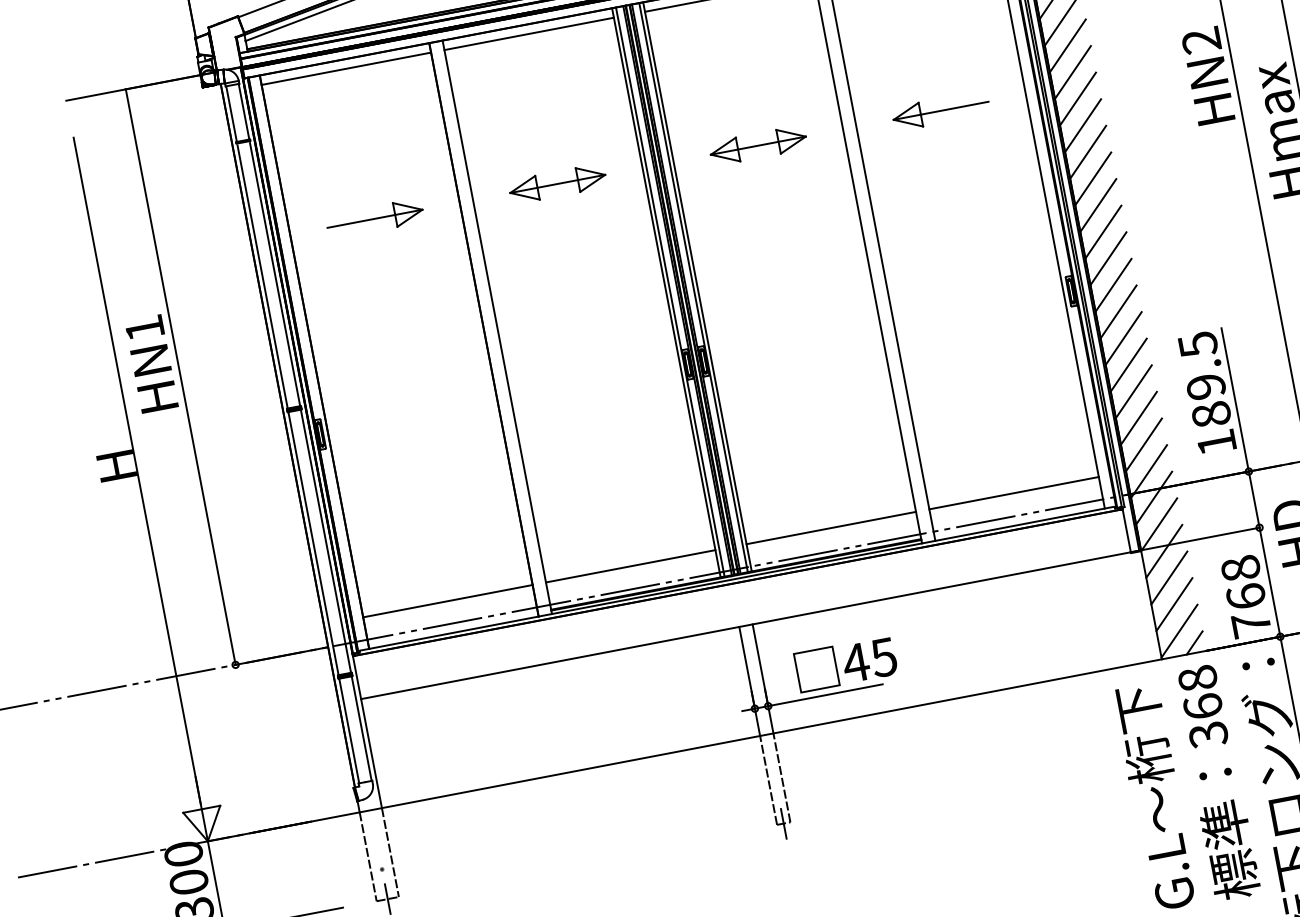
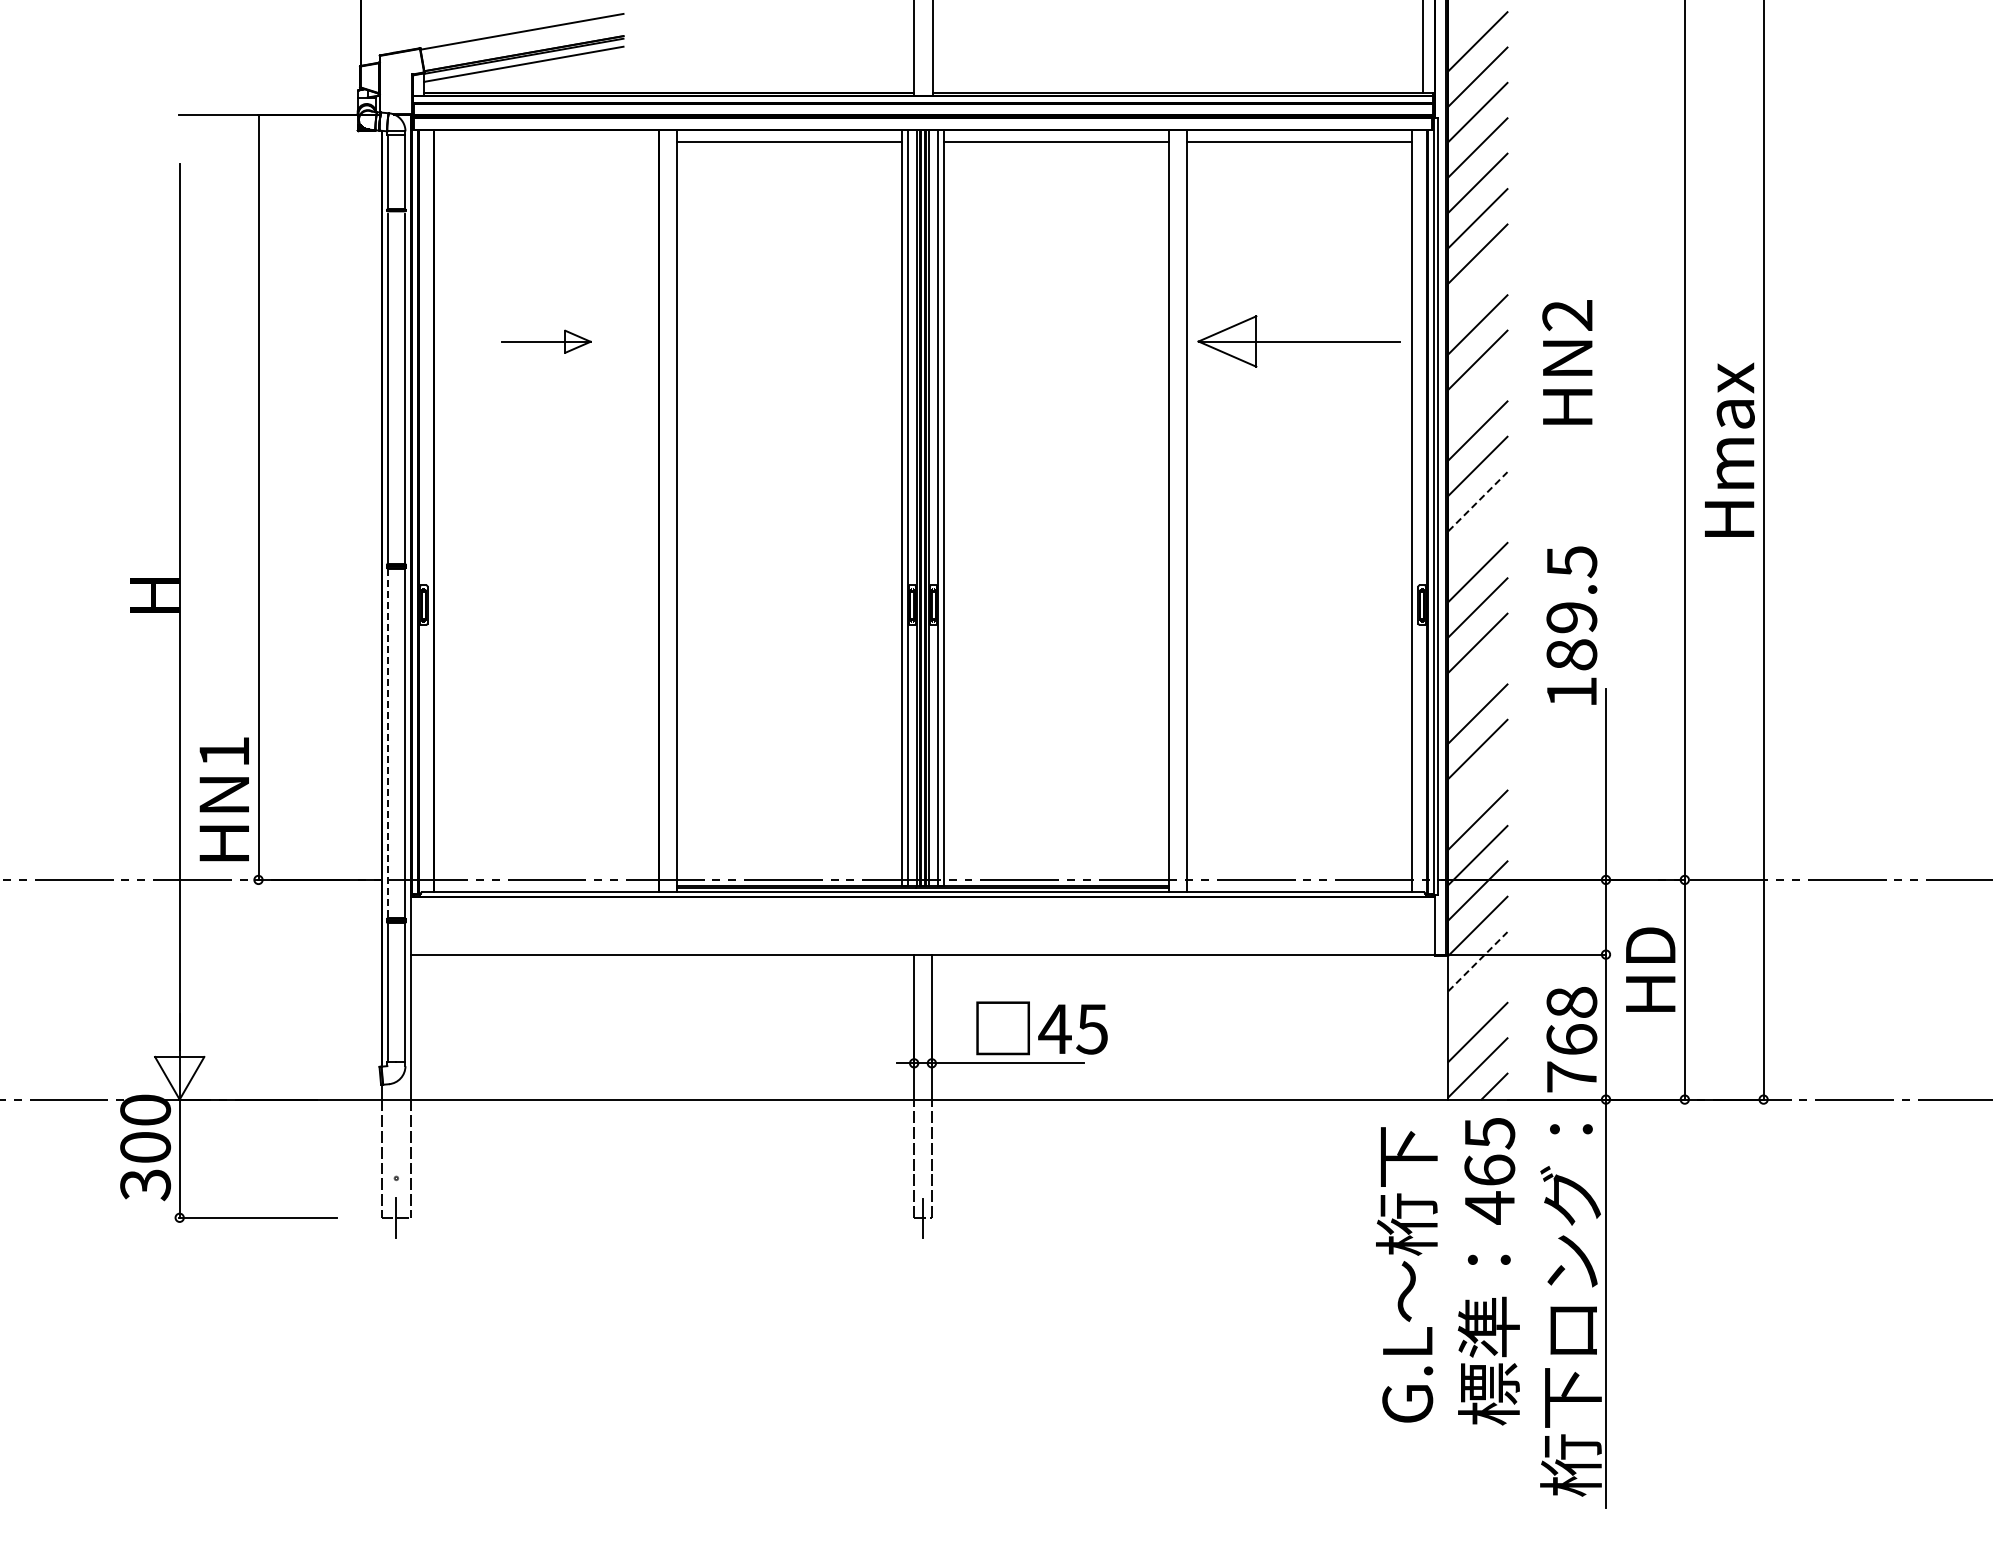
line: (1067, 45) -> (1477, 288), removed
line: (346, 69) -> (546, 142), removed
text: (1208, 76) -> (1567, 362), moved
part: (941, 110) -> (1299, 341), size x1.6
line: (1082, 125) -> (1477, 395), removed
part: (758, 145) -> (1056, 341), removed
part: (557, 183) -> (789, 341), removed
line: (1097, 205) -> (1477, 501), solid -> dashed
part: (374, 218) -> (546, 341), size x0.7
line: (1102, 231) -> (1477, 536), removed
line: (1123, 338) -> (1477, 678), removed
text: (150, 364) -> (223, 799), moved
text: (1206, 392) -> (1571, 625), moved
line: (1138, 418) -> (1477, 784), removed
line: (1014, 493) -> (1299, 850), removed
line: (831, 528) -> (1056, 850), removed
line: (313, 543) -> (388, 743), solid -> dashed
line: (1163, 551) -> (1477, 961), solid -> dashed
line: (630, 566) -> (789, 850), removed
line: (1168, 577) -> (1477, 996), removed
line: (447, 601) -> (546, 850), removed
text: (1202, 706) -> (1489, 1170), 368 -> 465

